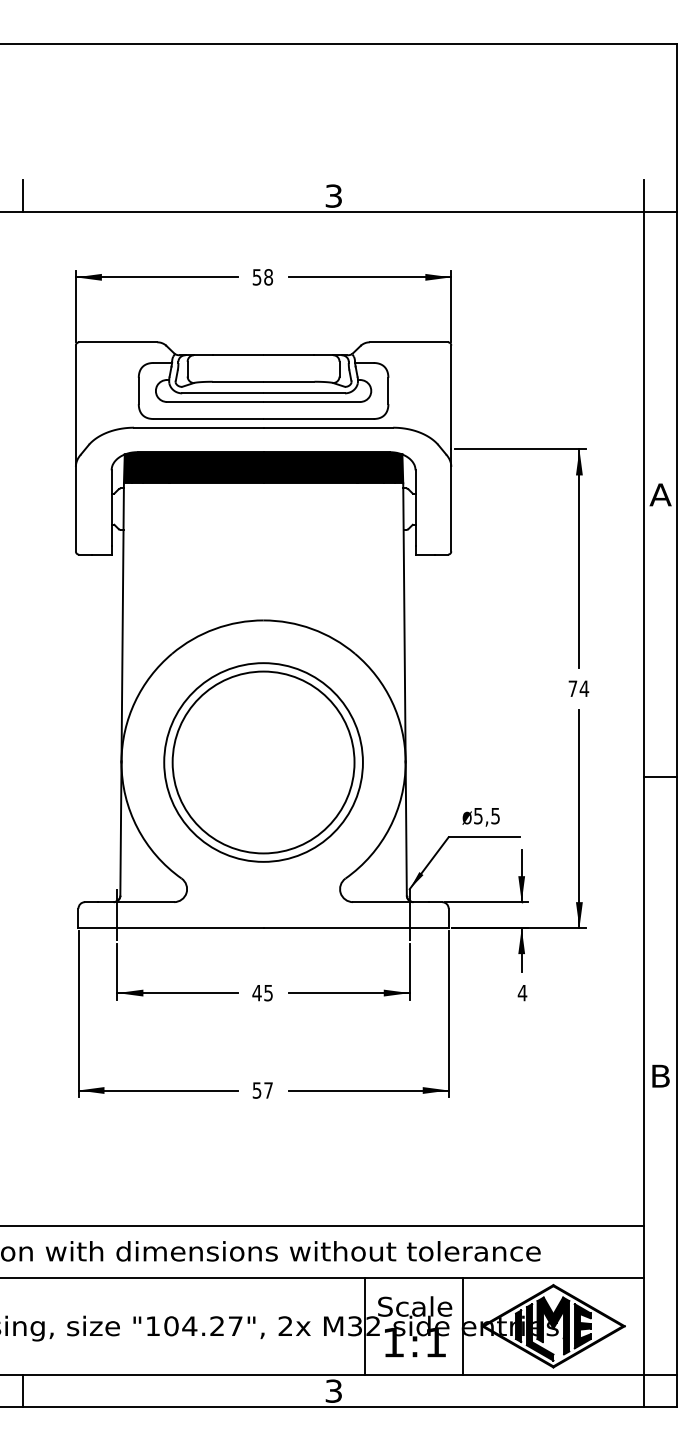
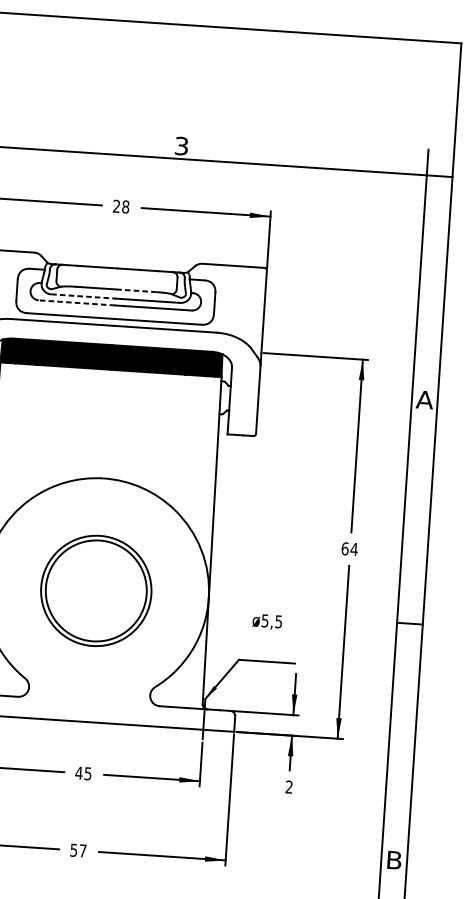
text: (256, 277) -> (116, 206), 58 -> 28
line: (288, 381) -> (136, 290), solid -> dashed
line: (222, 393) -> (83, 296), solid -> dashed
line: (214, 401) -> (76, 302), solid -> dashed
text: (572, 688) -> (344, 548), 74 -> 64
part: (263, 762) -> (96, 590), size x0.7
text: (480, 817) -> (266, 622), moved
text: (522, 992) -> (289, 786), 4 -> 2

